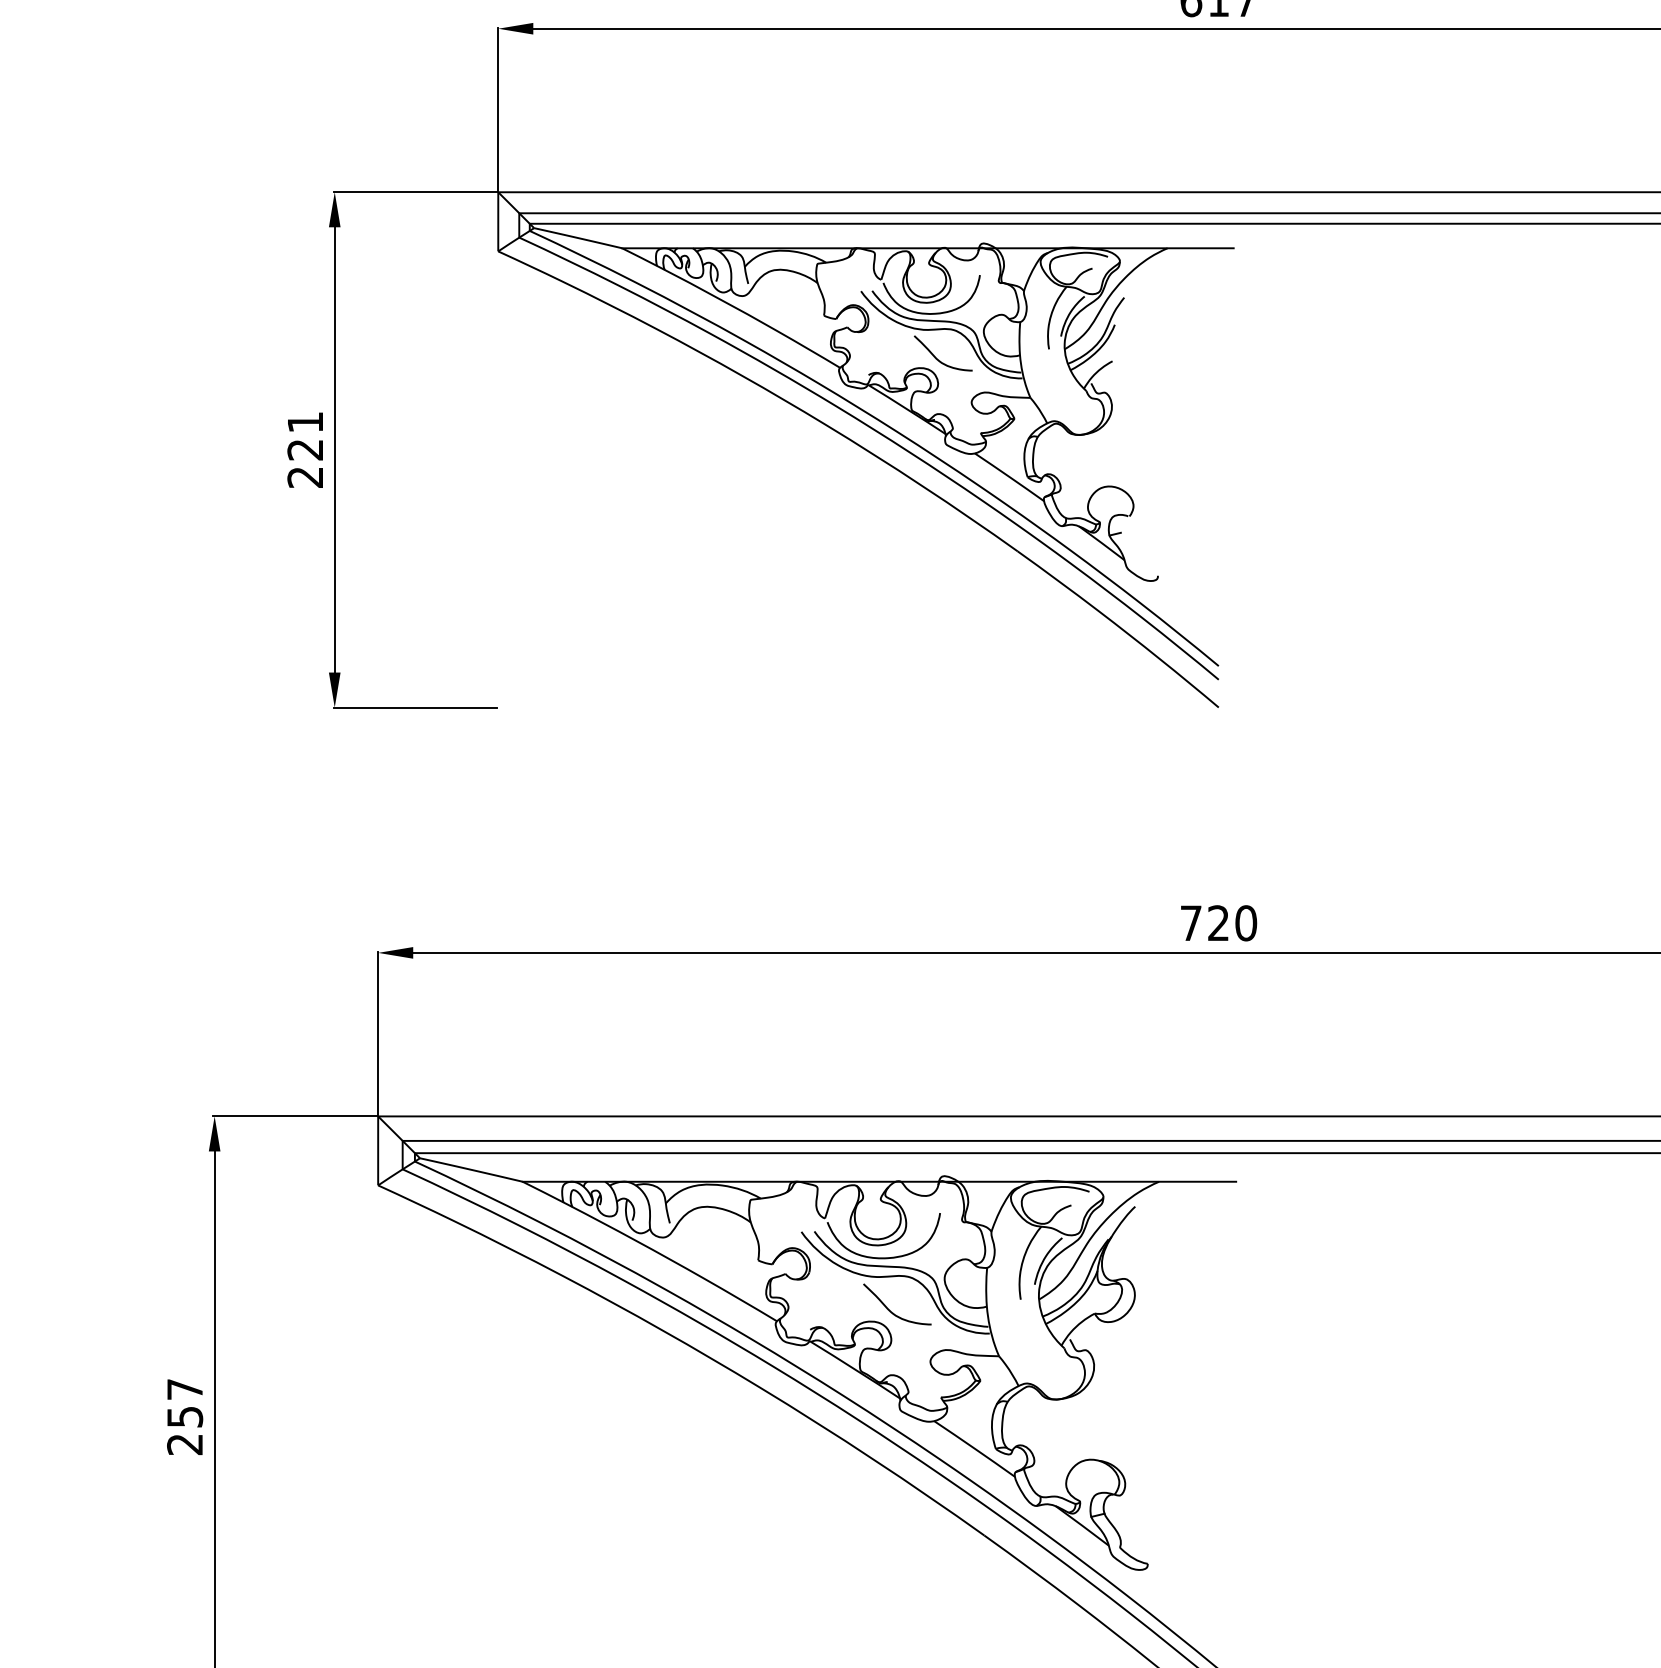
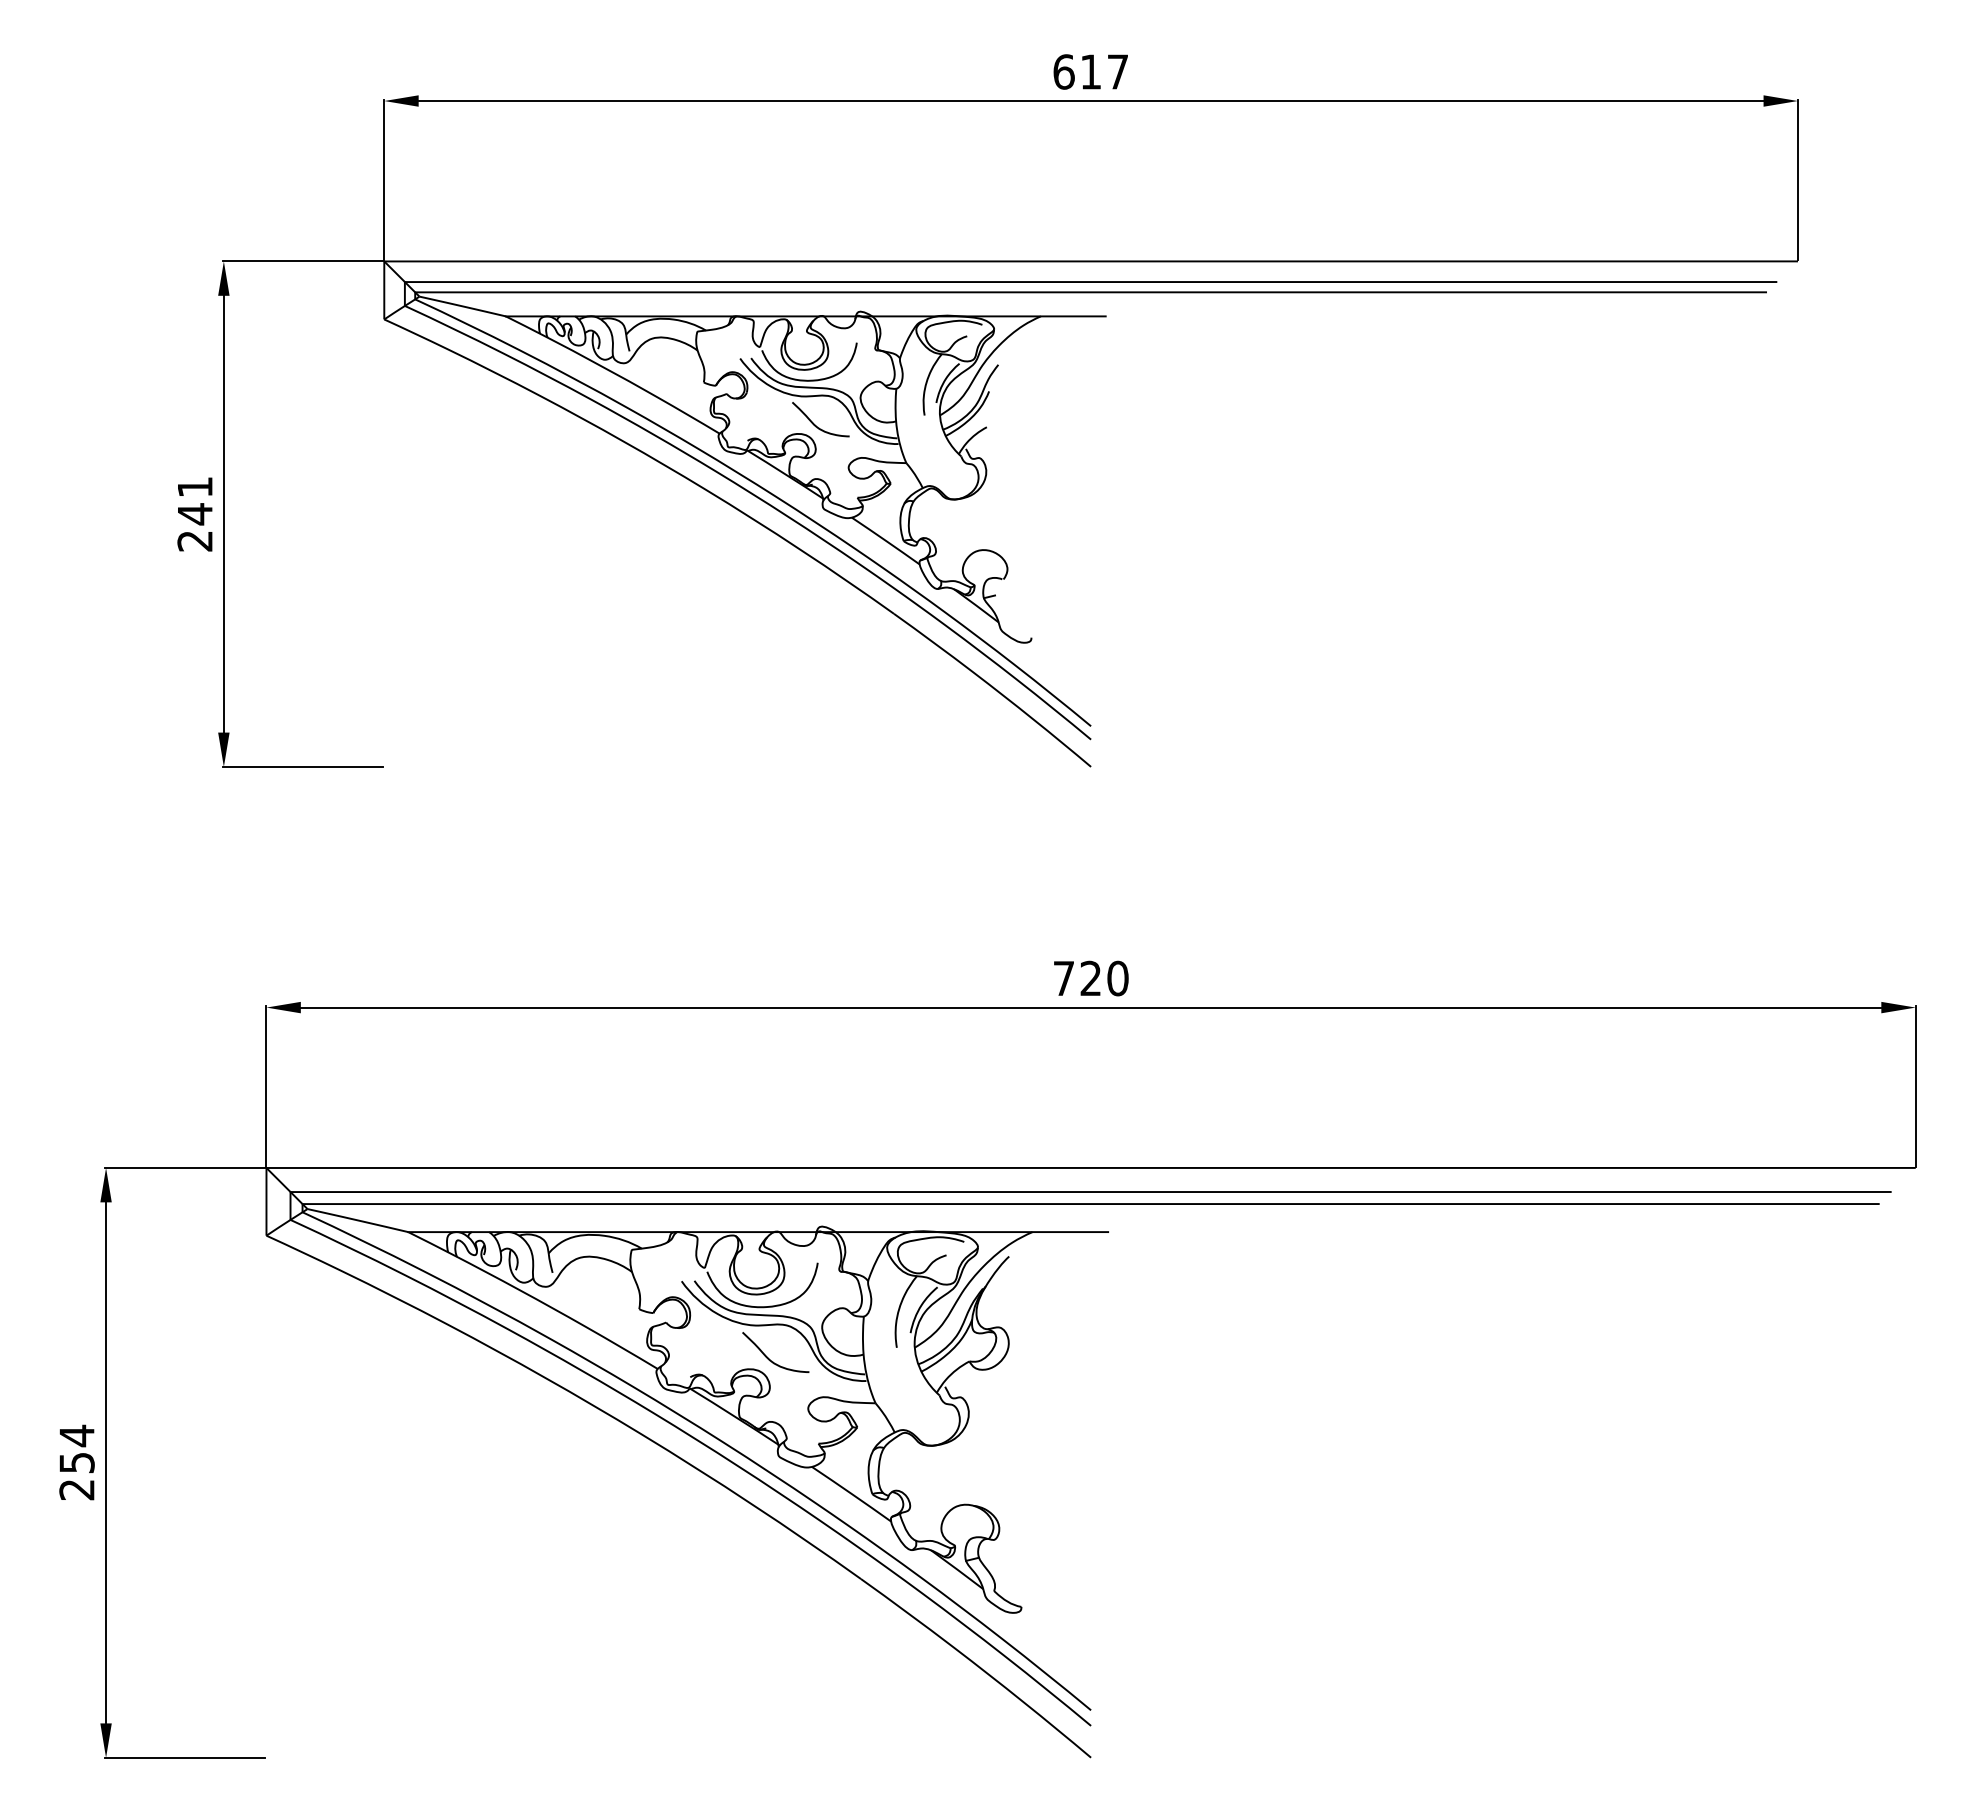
text: (304, 450) -> (194, 514), 221 -> 241
text: (184, 1389) -> (76, 1435), 257 -> 254

